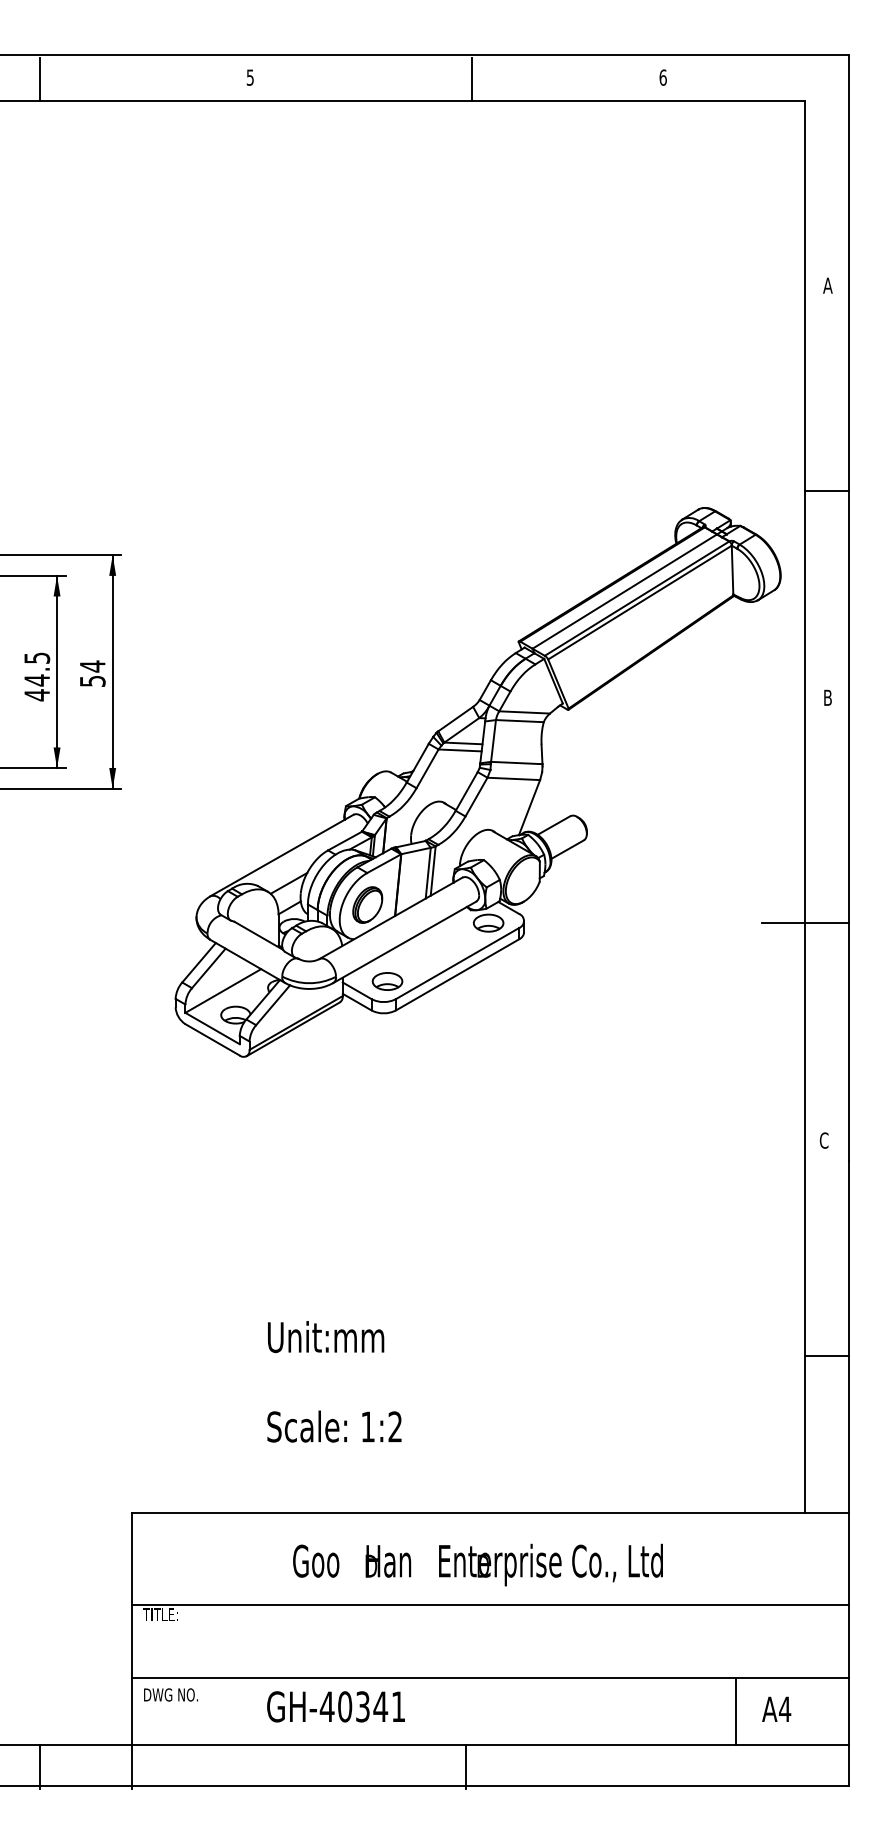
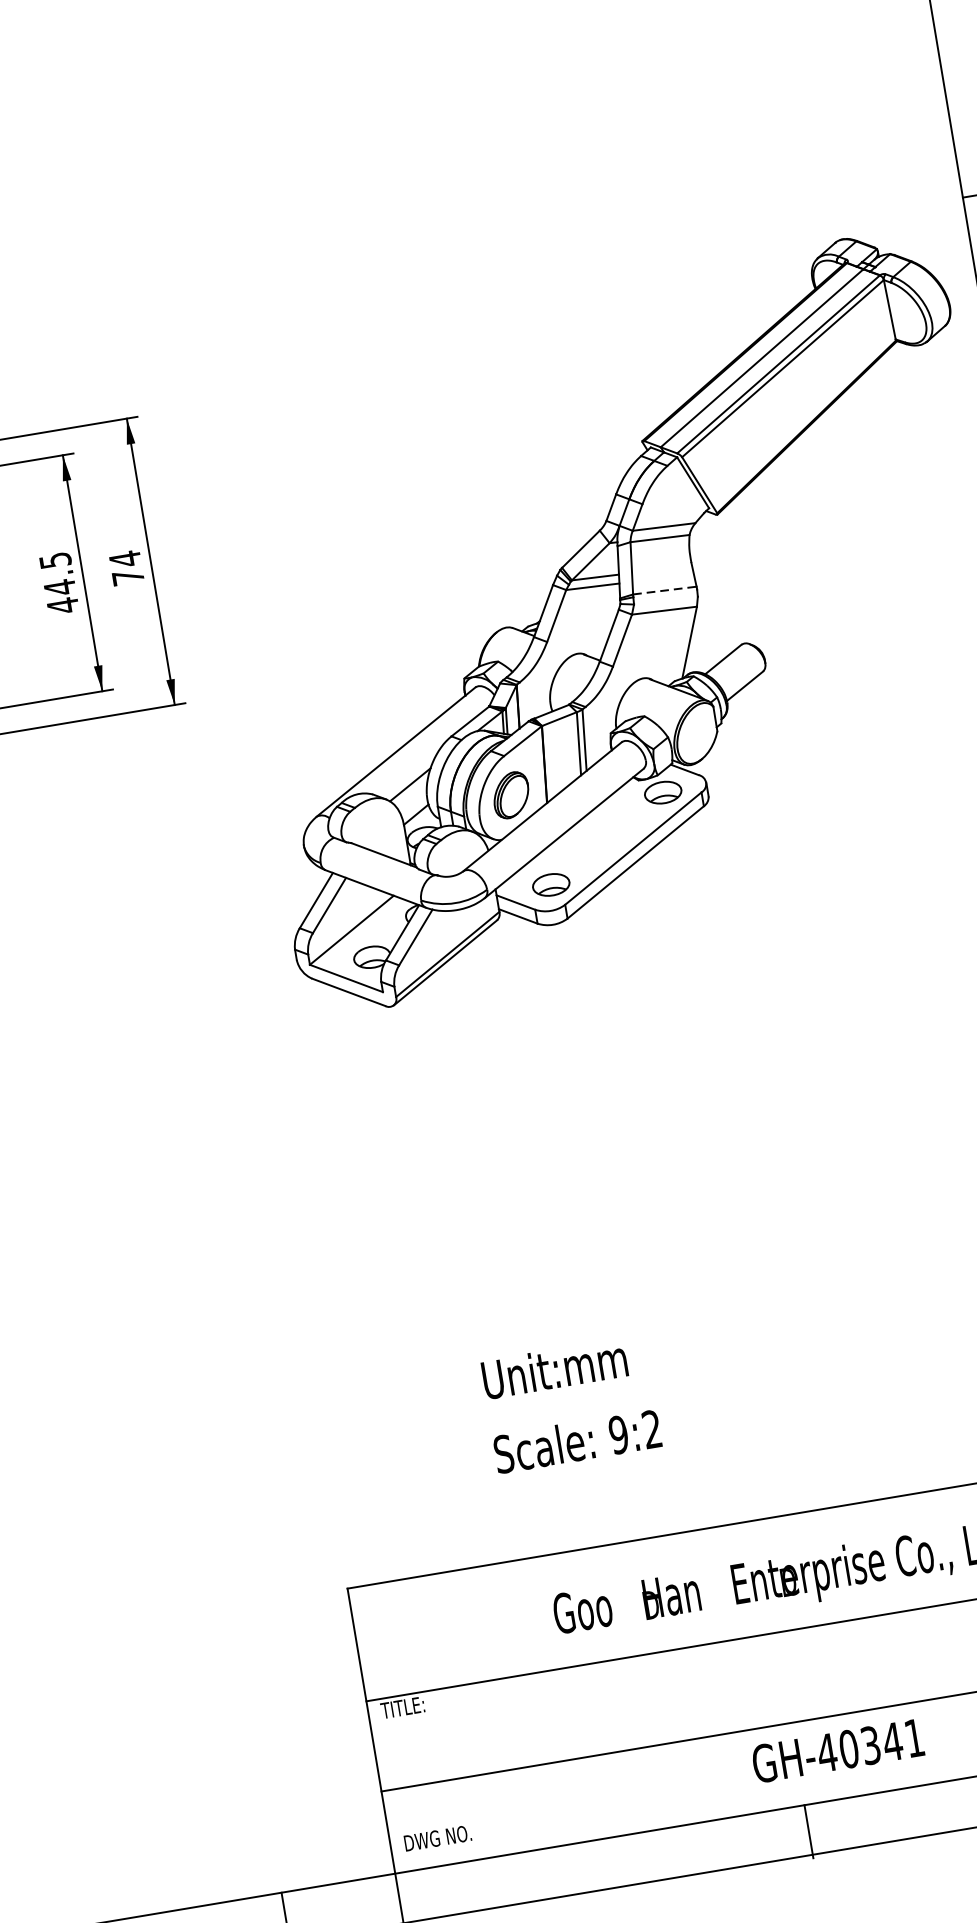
text: (92, 680) -> (127, 576), 54 -> 74
line: (516, 763) -> (664, 591), solid -> dashed
text: (326, 1337) -> (555, 1369), moved
text: (368, 1426) -> (619, 1434), 1:2 -> 9:2
text: (170, 1694) -> (437, 1837), moved
text: (335, 1706) -> (837, 1750), moved

